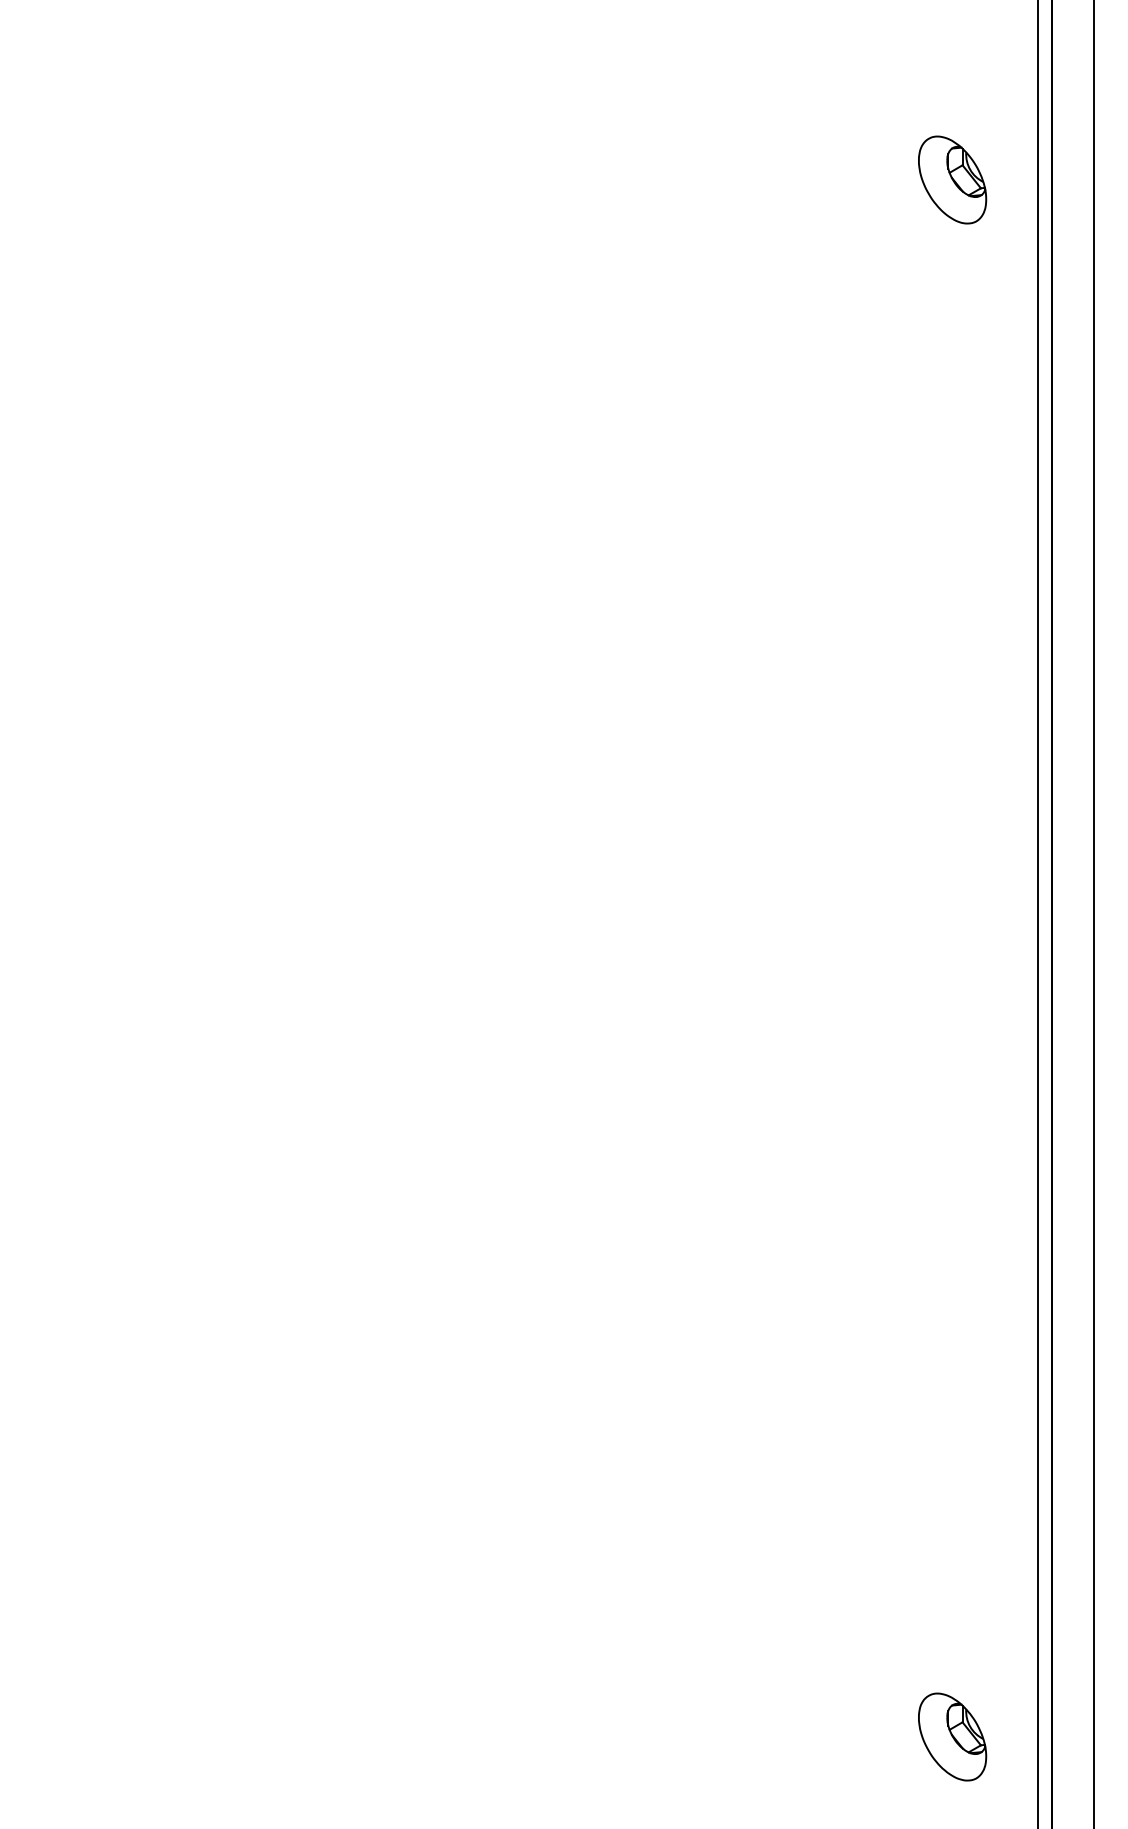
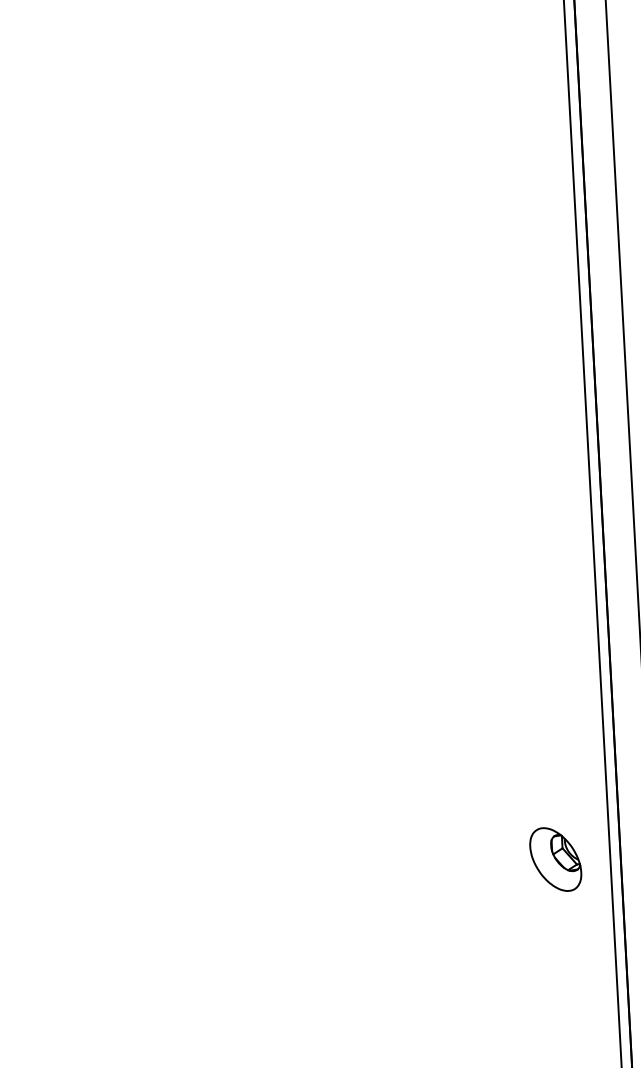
part: (952, 1736) -> (555, 859), moved

